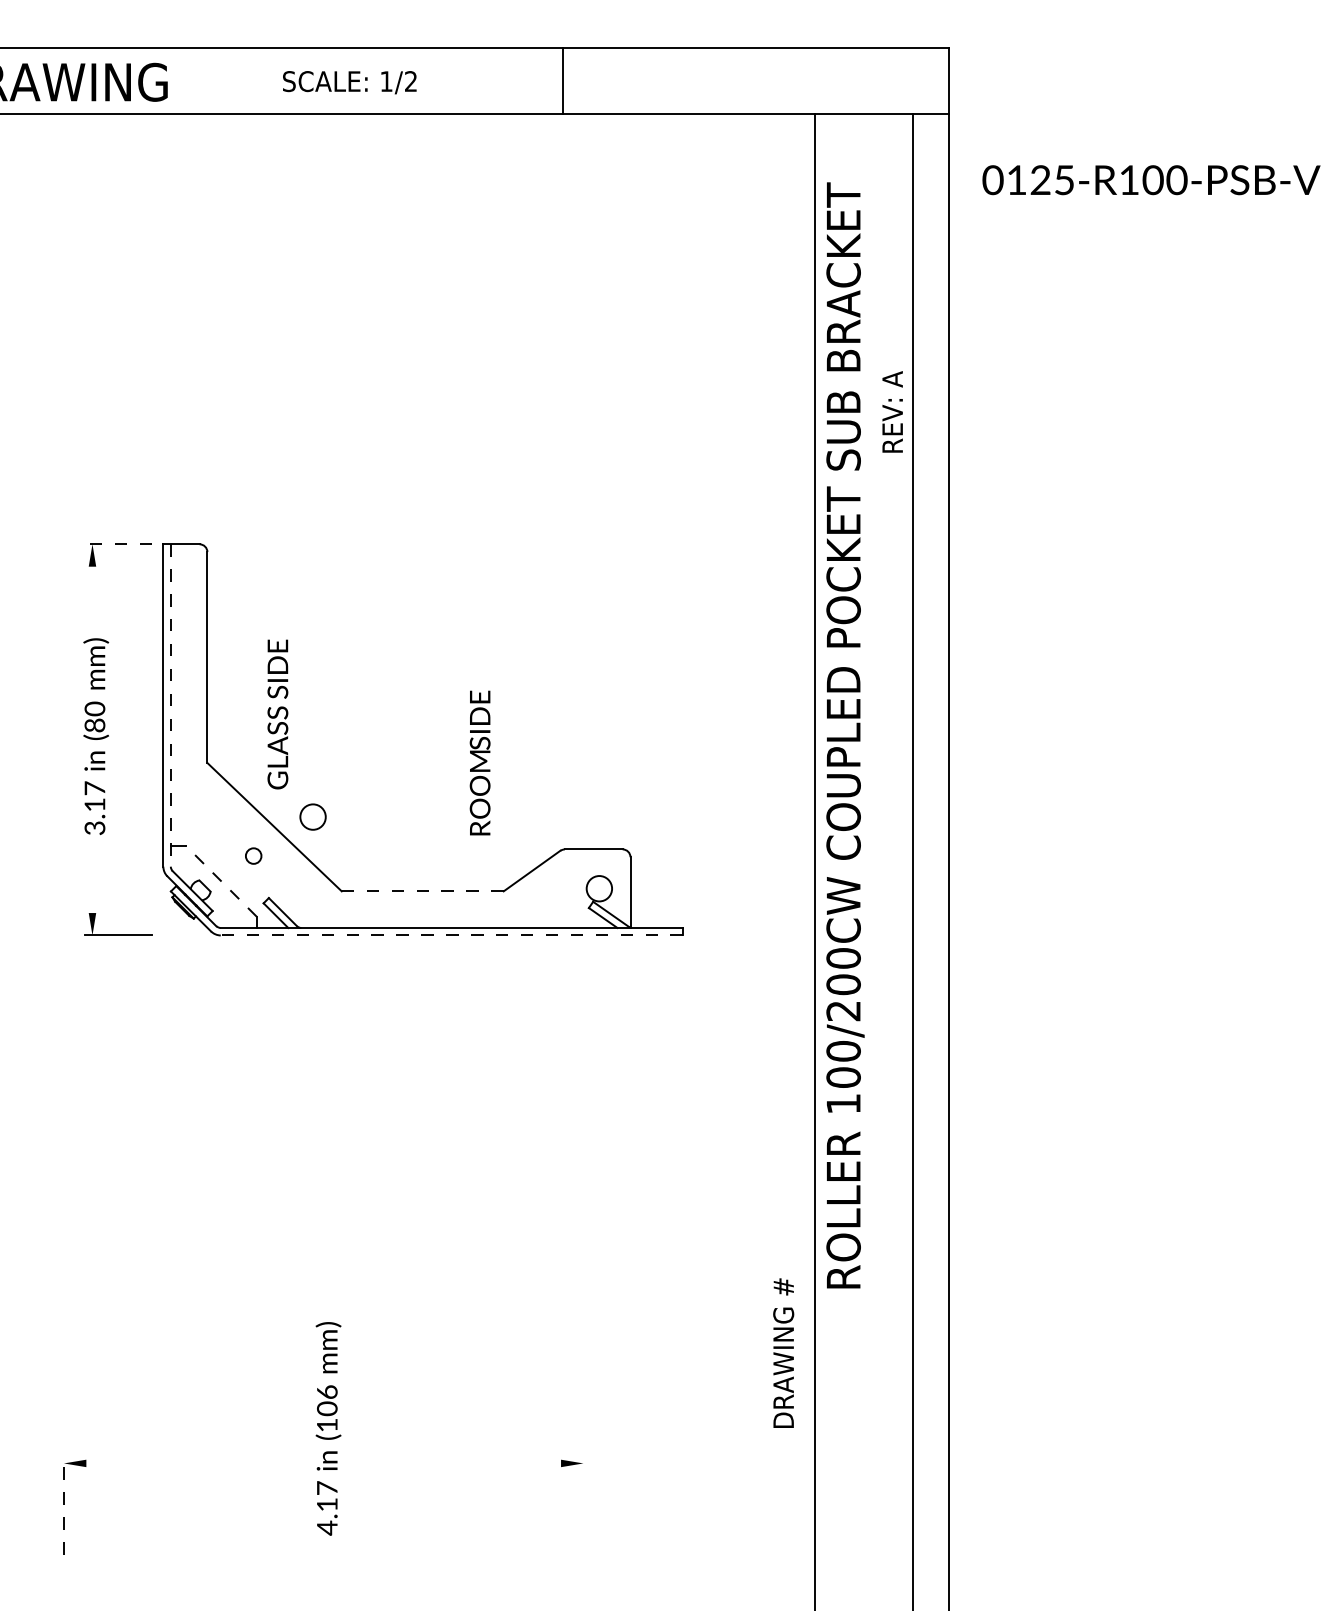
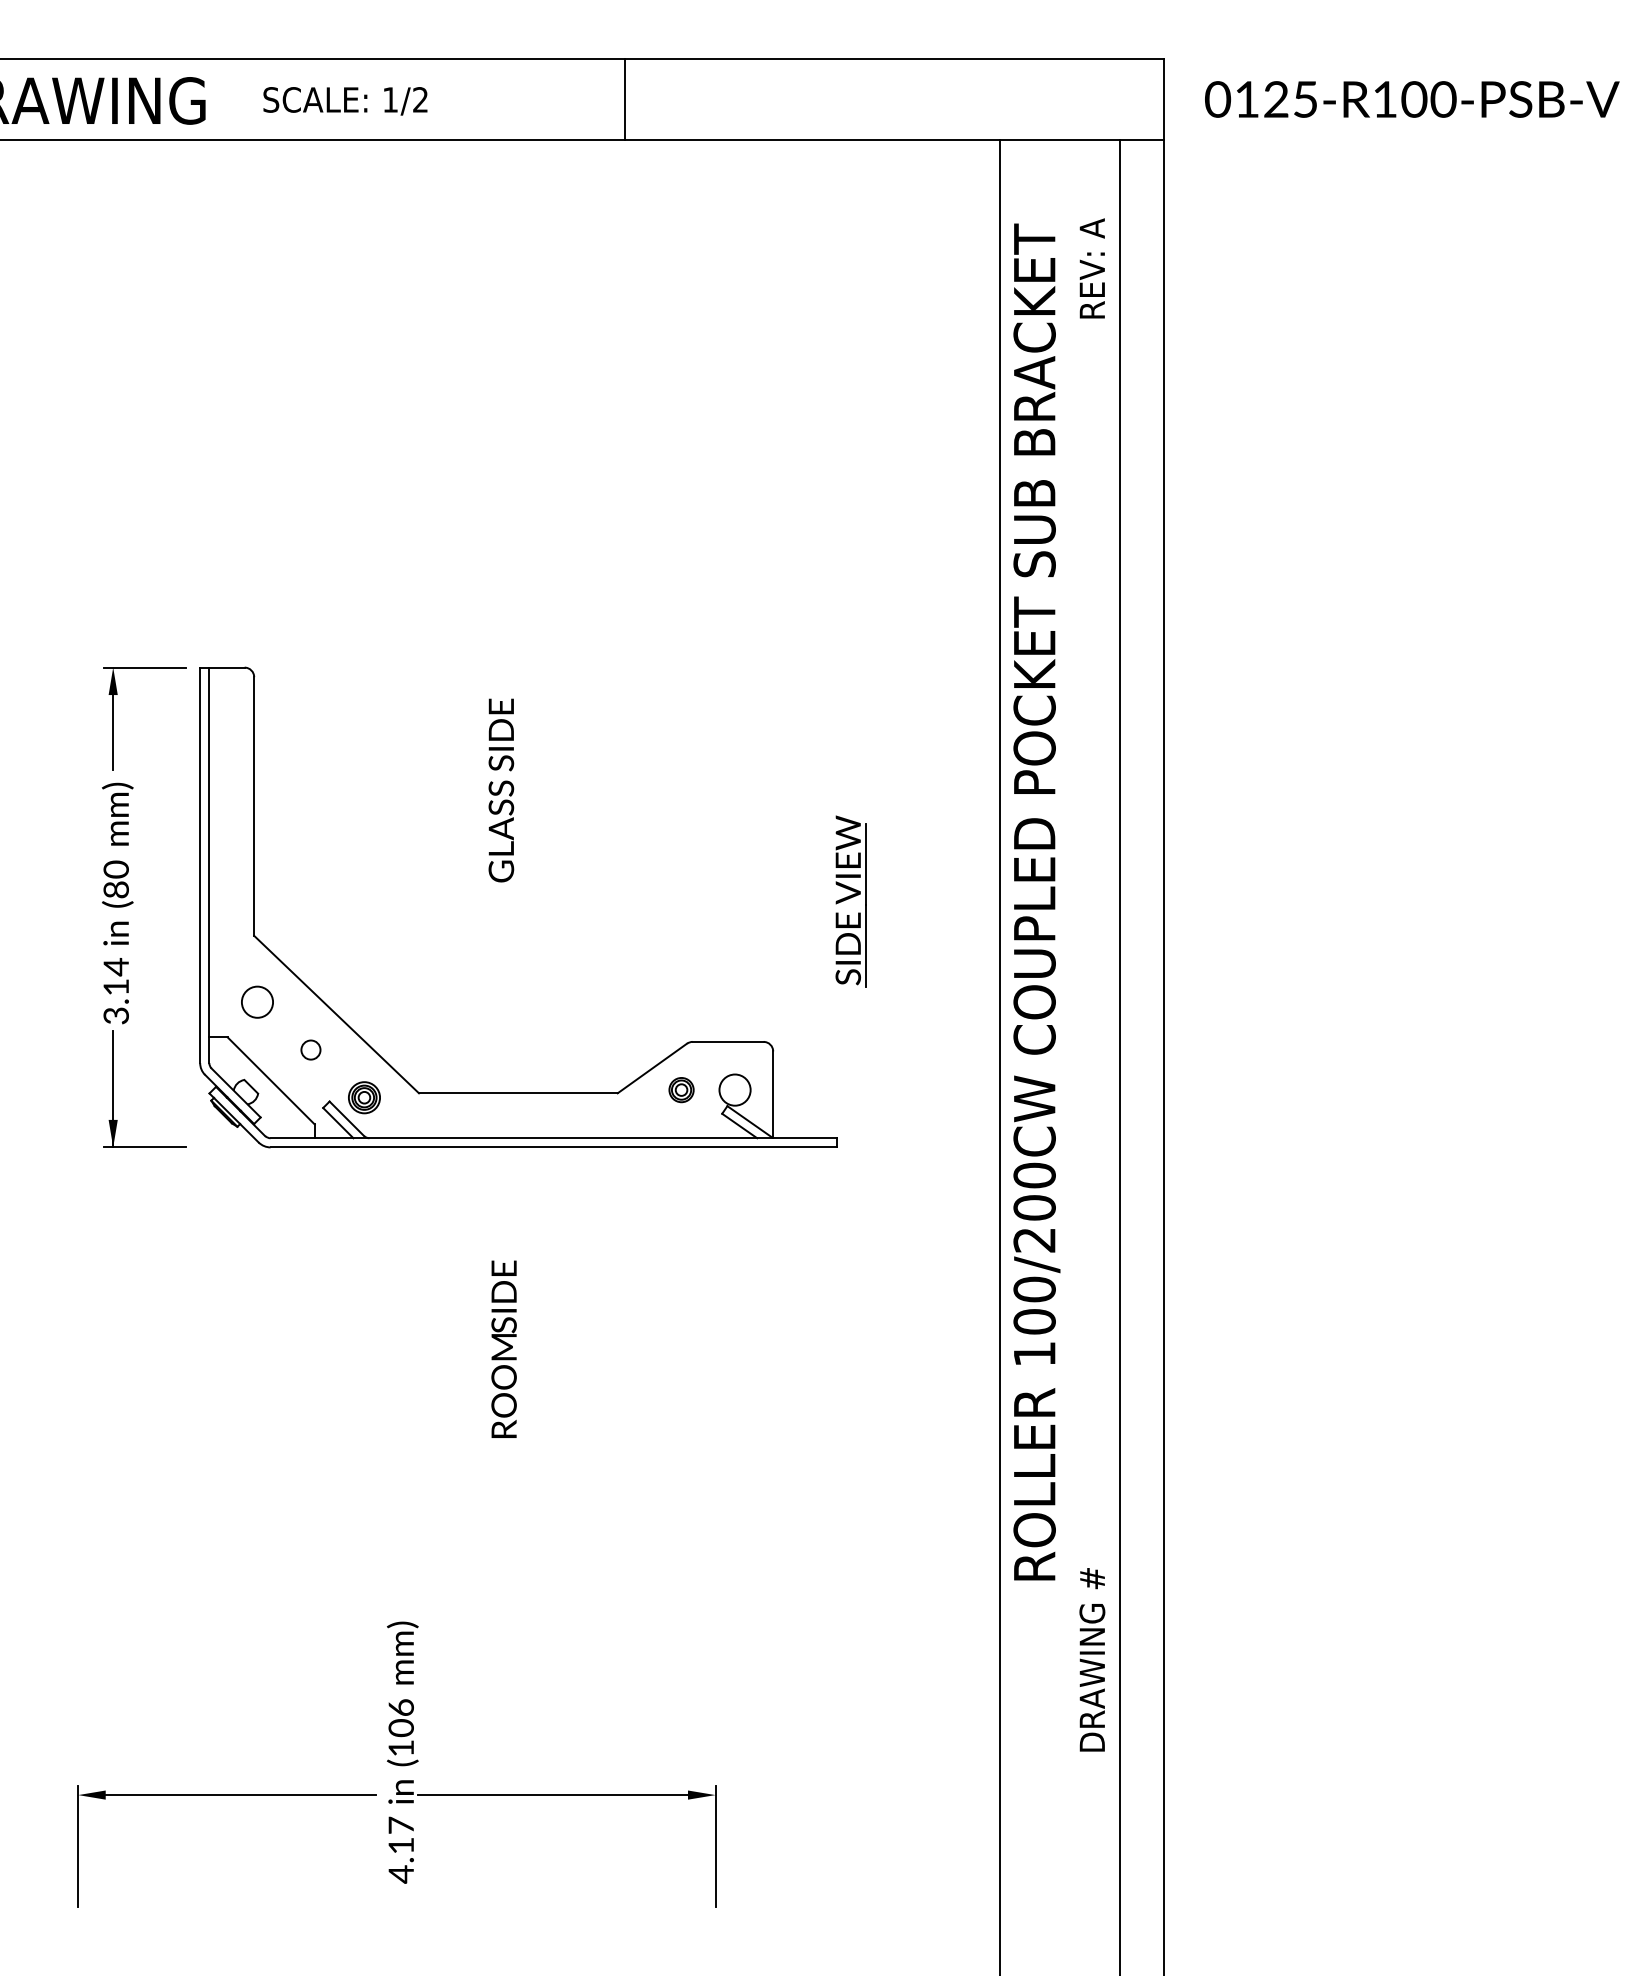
line: (563, 80) -> (624, 98), moved
text: (349, 82) -> (345, 101), moved
text: (1151, 180) -> (1412, 99), moved
text: (892, 411) -> (1092, 267), moved
line: (118, 544) -> (145, 667), dashed -> solid
line: (92, 597) -> (113, 732), added
line: (170, 705) -> (208, 865), dashed -> solid
text: (277, 714) -> (500, 790), moved
part: (693, 734) -> (850, 900), added
text: (479, 762) -> (503, 1348), moved
text: (94, 788) -> (115, 967), 3.17 -> 3.14
circle: (312, 816) -> (256, 1001), moved
line: (220, 880) -> (270, 1080), dashed -> solid
line: (92, 887) -> (113, 1088), added
part: (555, 888) -> (681, 1089), added
line: (422, 891) -> (518, 1093), dashed -> solid
part: (296, 894) -> (363, 1097), added
line: (451, 935) -> (553, 1147), dashed -> solid
text: (783, 1352) -> (1092, 1659), moved
line: (196, 1463) -> (240, 1795), added
line: (450, 1463) -> (552, 1795), added
line: (63, 1504) -> (77, 1845), dashed -> solid
line: (583, 1504) -> (715, 1845), added

